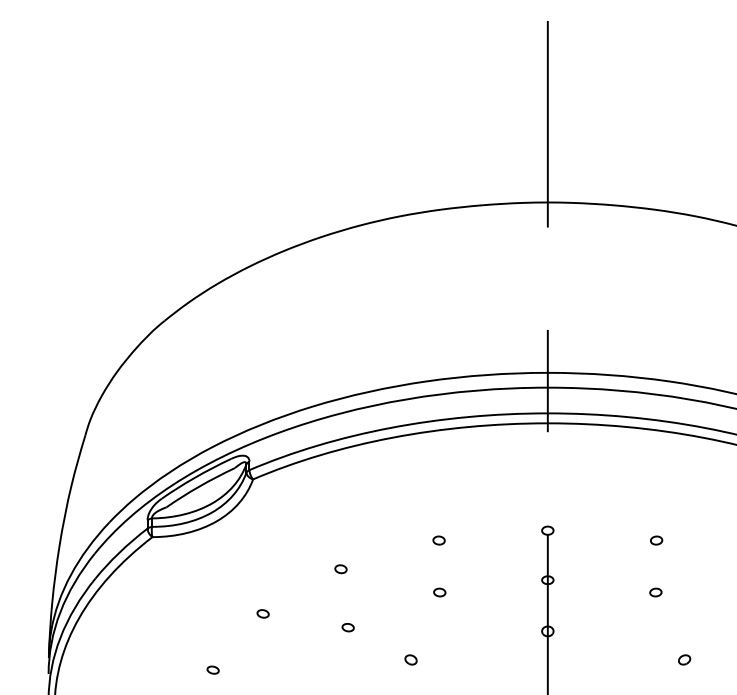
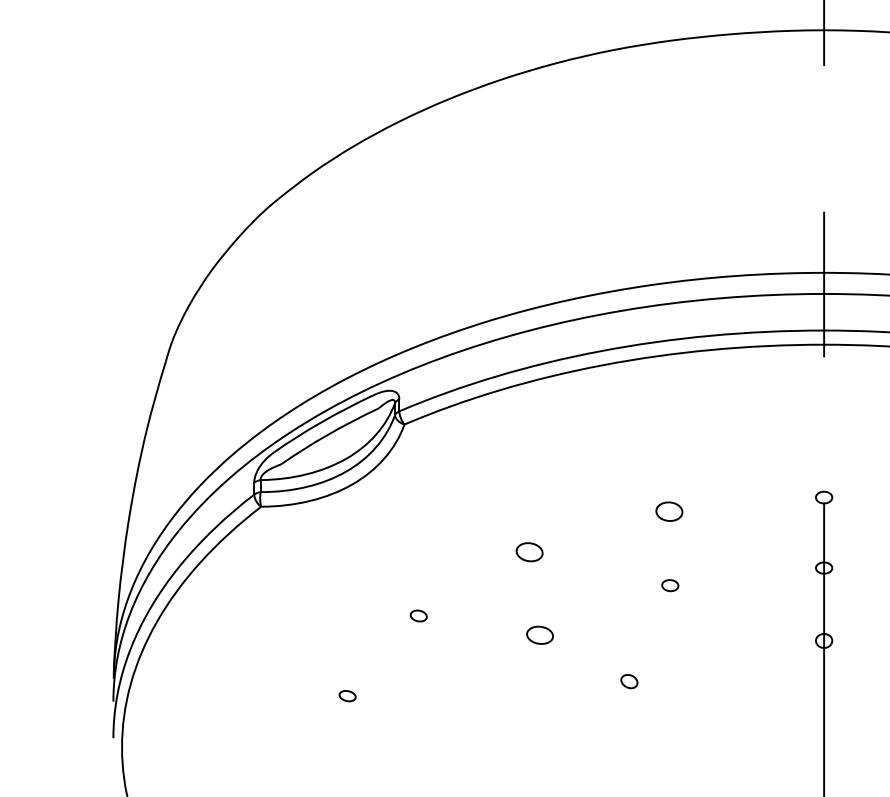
part: (438, 540) -> (668, 511), size x1.6
part: (340, 569) -> (528, 552), size x1.6
part: (347, 627) -> (538, 635), size x1.6

